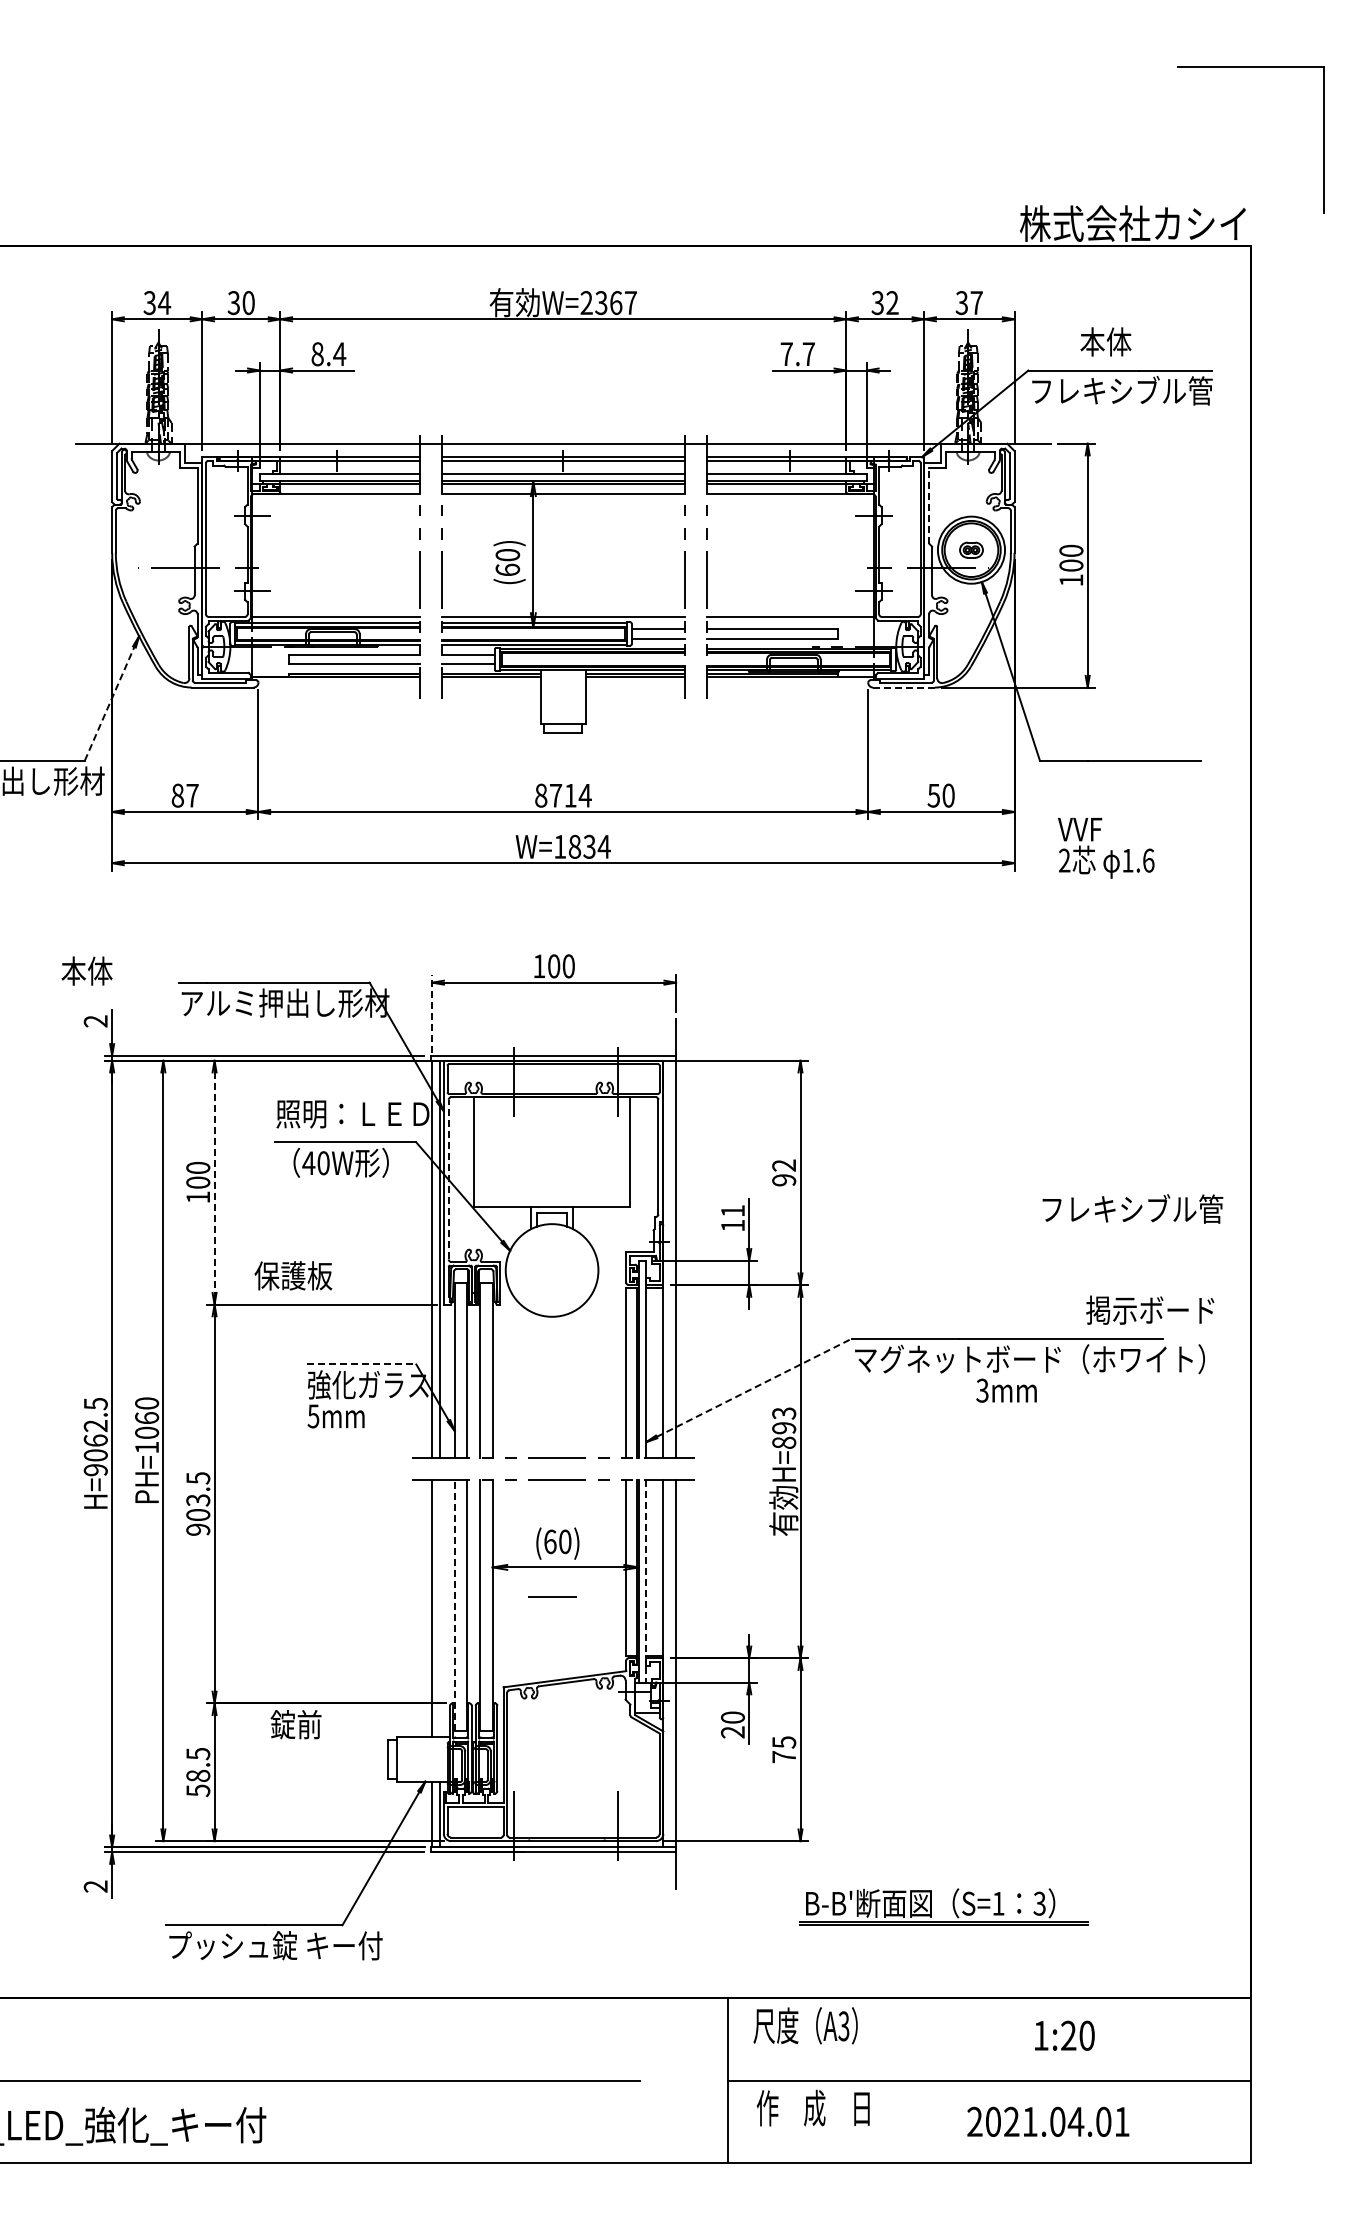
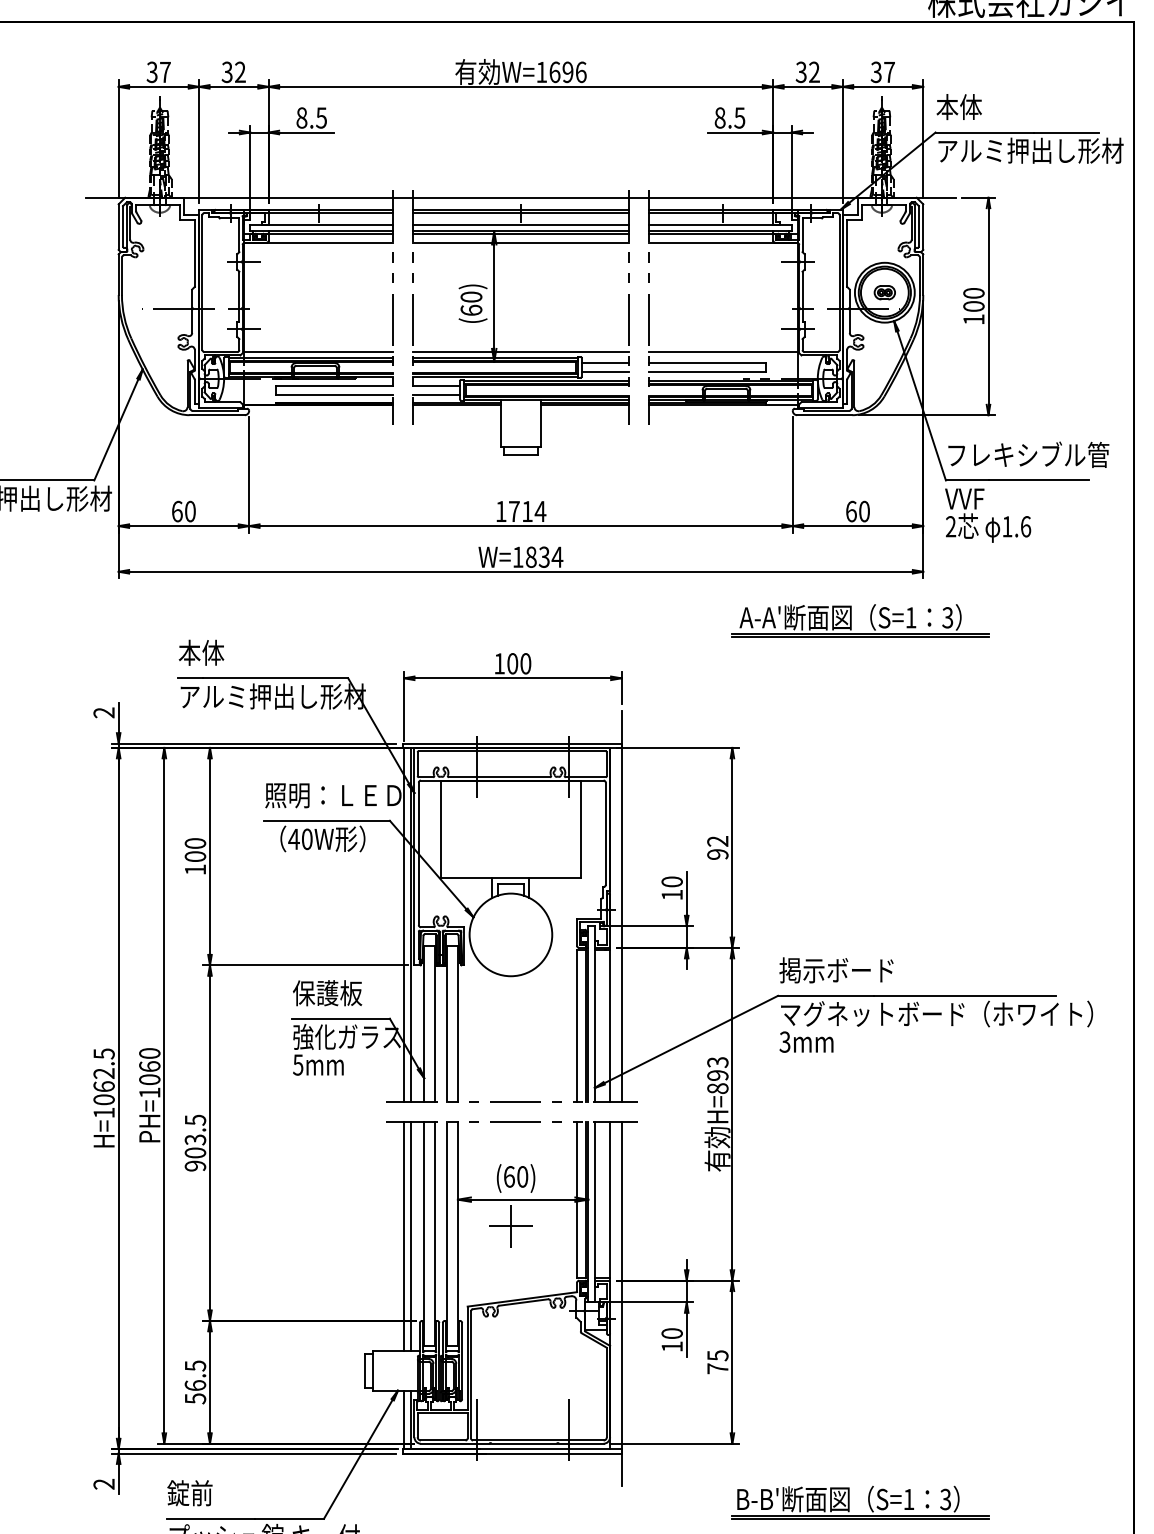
text: (164, 302) -> (165, 71), 34 -> 37
text: (248, 303) -> (240, 72), 30 -> 32
text: (608, 303) -> (561, 72), W=2367 -> W=1696
text: (1105, 341) -> (958, 106), moved
text: (339, 354) -> (321, 118), 8.4 -> 8.5
text: (797, 354) -> (729, 118), 7.7 -> 8.5
text: (1135, 390) -> (1031, 150), フレキシブル管 -> アルミ押出し形材
line: (929, 505) -> (847, 252), dashed -> solid
line: (904, 687) -> (825, 415), dashed -> solid
line: (109, 703) -> (116, 429), dashed -> solid
text: (184, 795) -> (183, 511), 87 -> 60
text: (541, 795) -> (501, 511), 8714 -> 1714
text: (933, 795) -> (850, 511), 50 -> 60
text: (1106, 848) -> (988, 515), moved
part: (934, 917) -> (851, 620), added
text: (86, 970) -> (201, 652), moved
line: (432, 1013) -> (404, 705), dashed -> solid
line: (448, 1179) -> (418, 853), dashed -> solid
line: (214, 1183) -> (209, 857), dashed -> solid
text: (1132, 1208) -> (1028, 454), moved
text: (732, 1210) -> (671, 881), 11 -> 10
text: (293, 1275) -> (327, 992), moved
text: (1150, 1309) -> (836, 969), moved
line: (361, 1364) -> (341, 1018), dashed -> solid
line: (754, 1387) -> (691, 1039), dashed -> solid
text: (1006, 1390) -> (806, 1041), moved
text: (95, 1470) -> (103, 1113), H=9062.5 -> H=1062.5
line: (646, 1581) -> (595, 1212), dashed -> solid
line: (552, 1596) -> (511, 1225), added
line: (454, 1605) -> (423, 1233), dashed -> solid
line: (439, 1608) -> (410, 1236), added
text: (295, 1724) -> (189, 1493), moved
text: (732, 1732) -> (671, 1346), 20 -> 10
text: (198, 1775) -> (195, 1385), 58.5 -> 56.5

